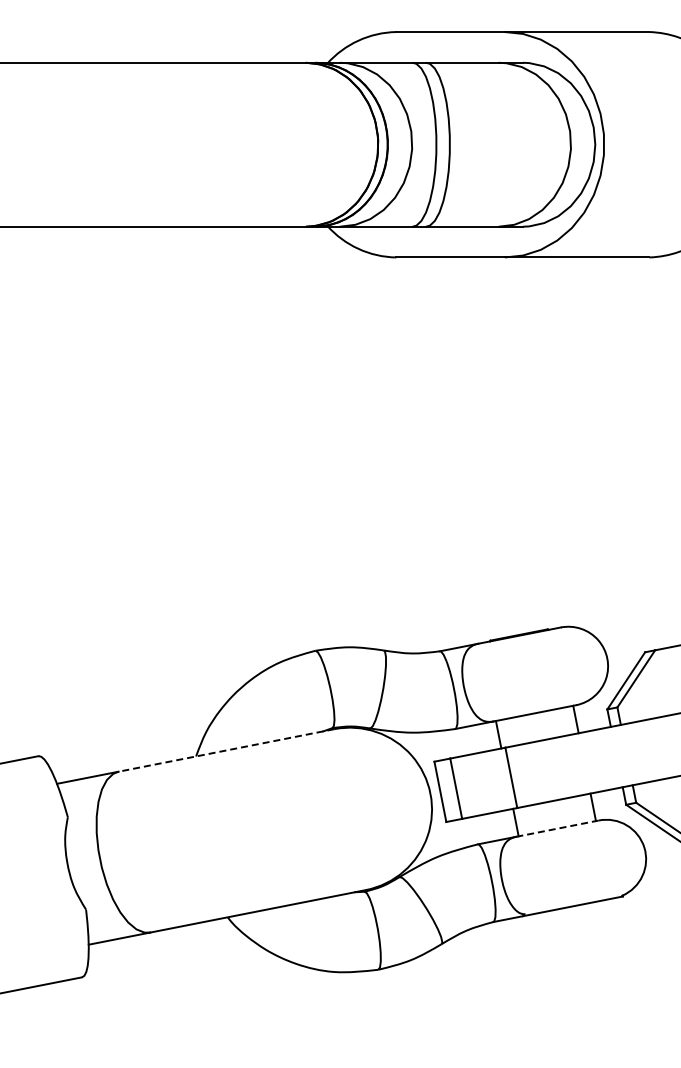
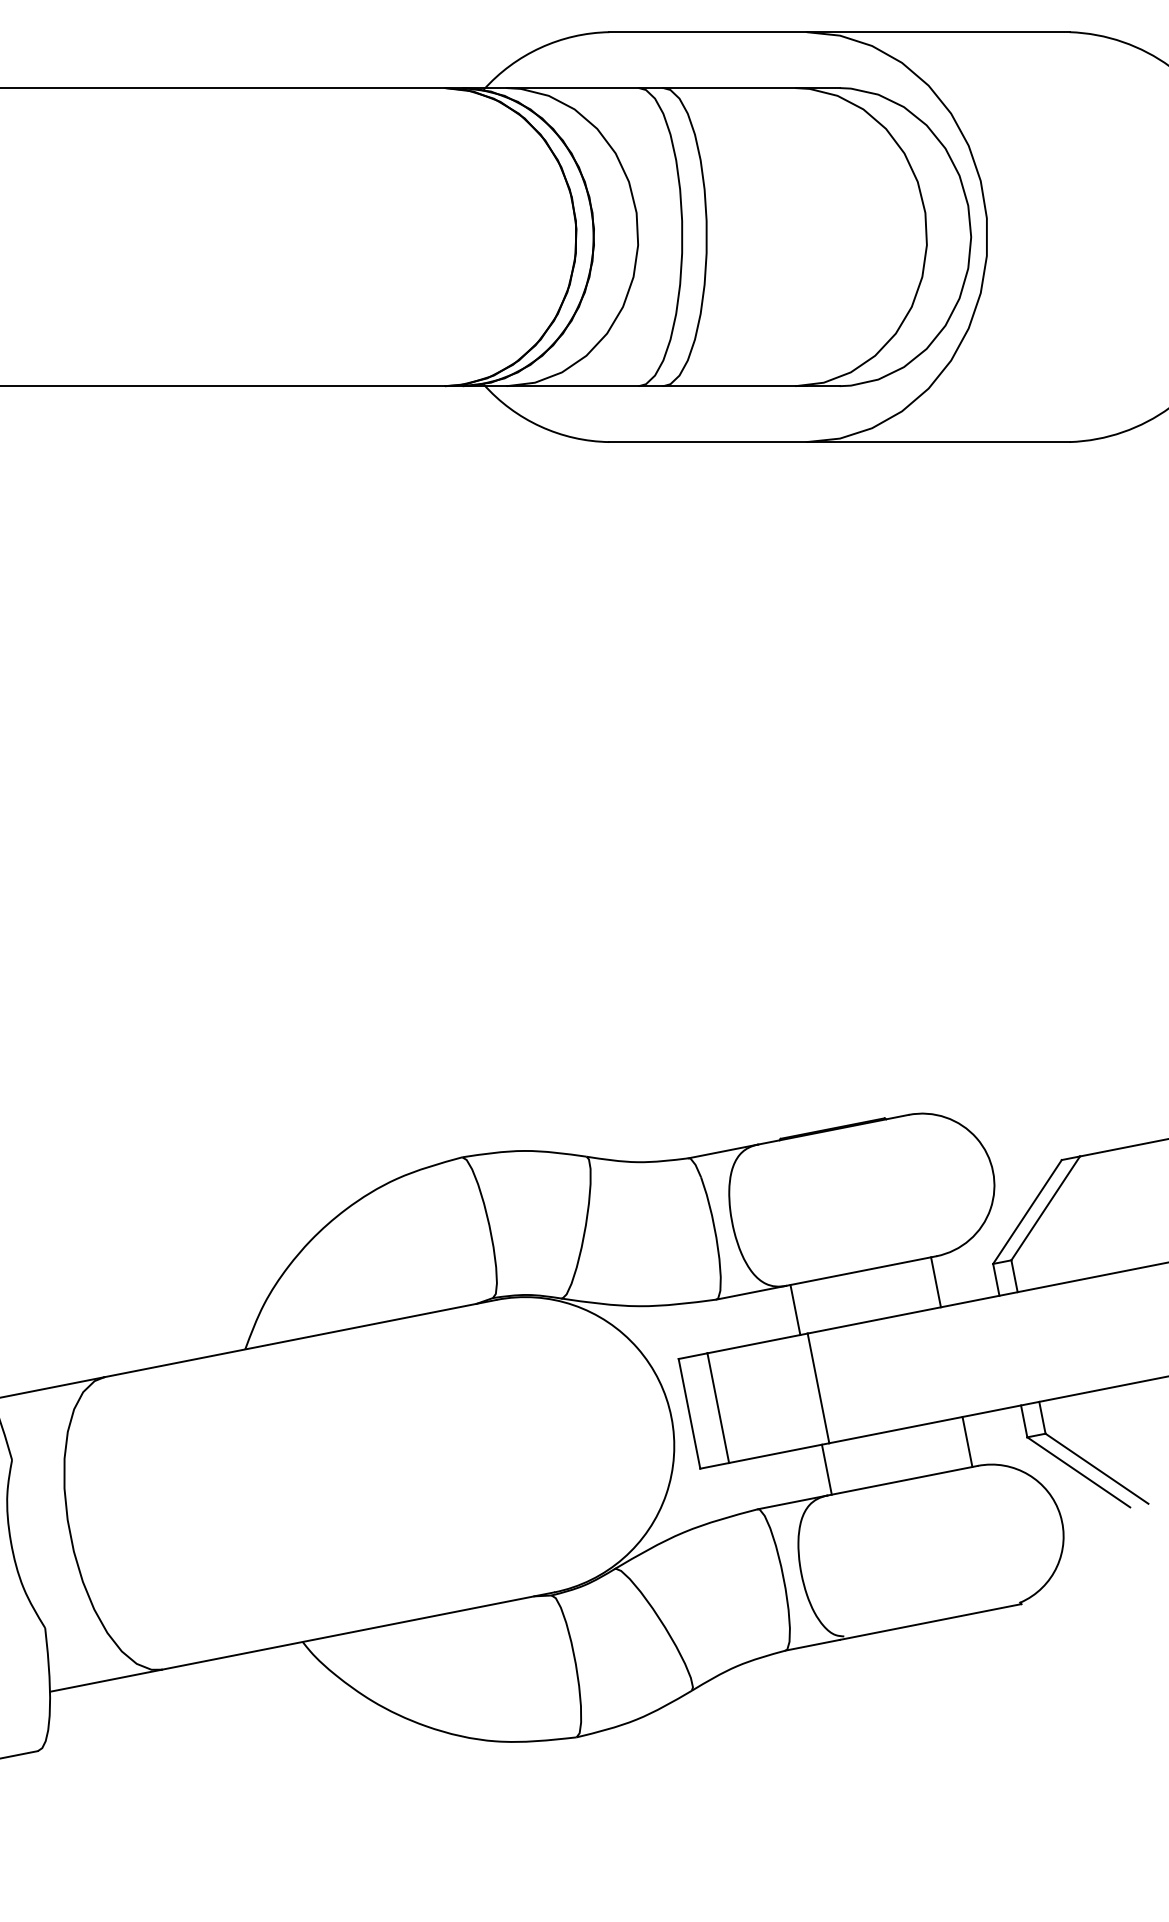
line: (226, 750) -> (300, 1338), dashed -> solid
line: (558, 828) -> (904, 1480), dashed -> solid

